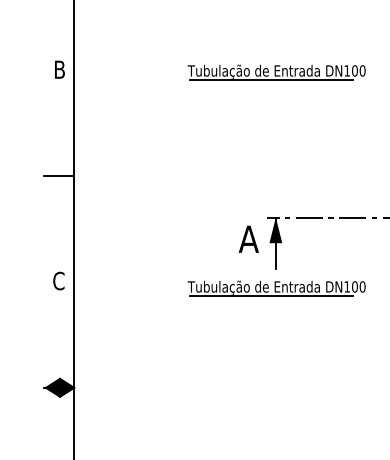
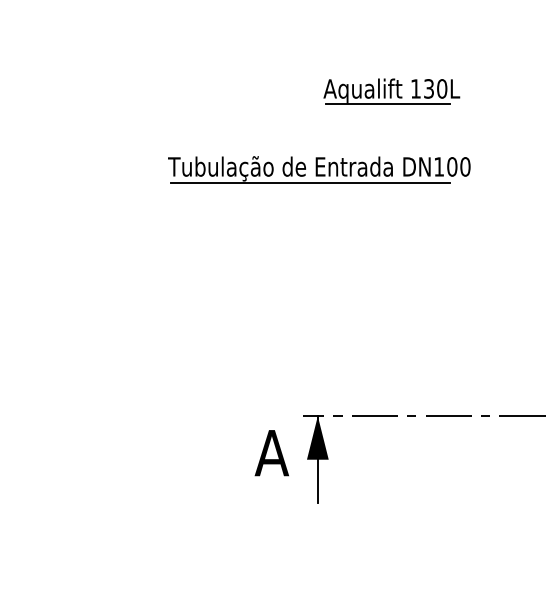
part: (319, 26) -> (392, 91), added
part: (276, 288) -> (318, 536), removed

